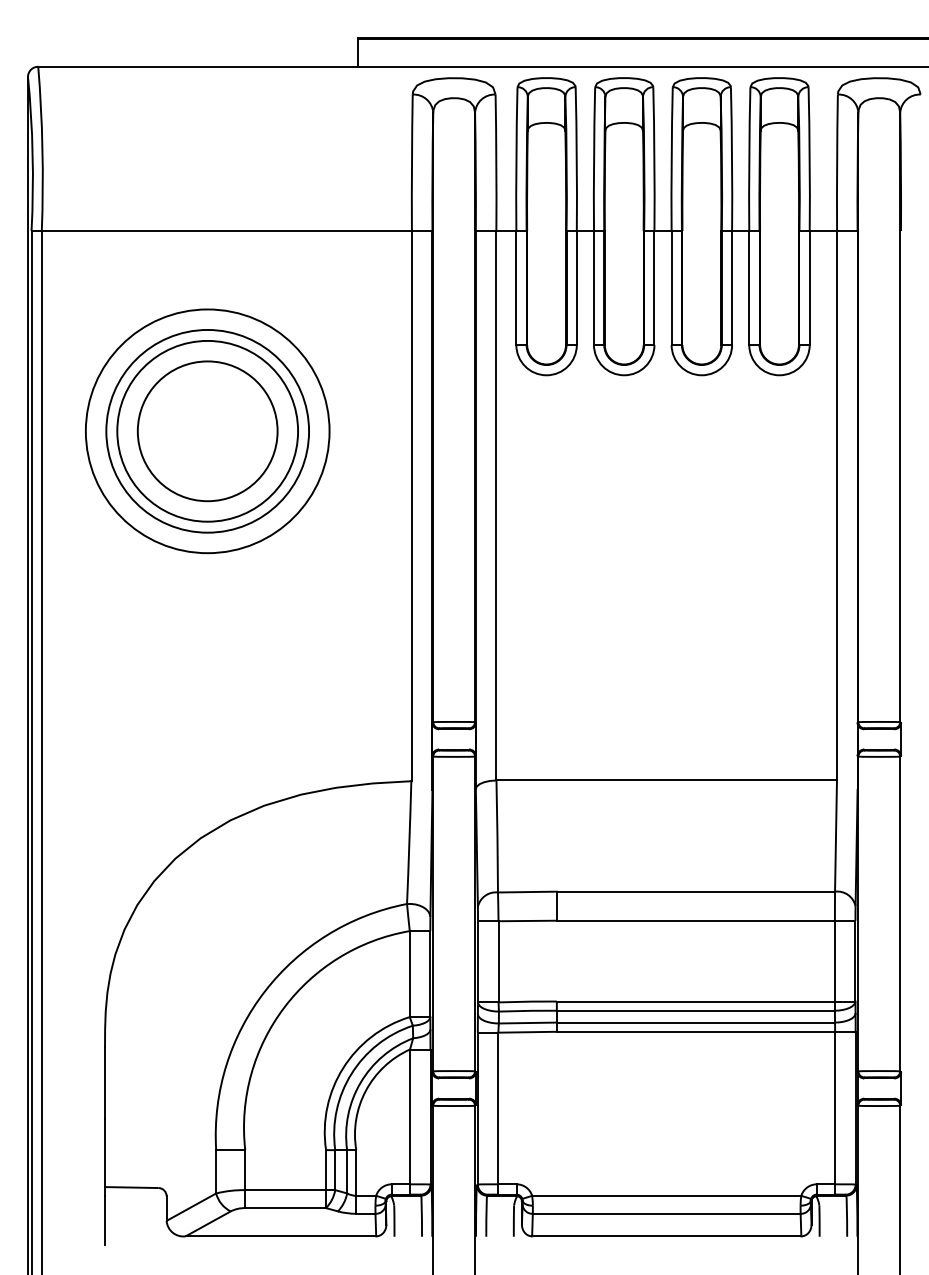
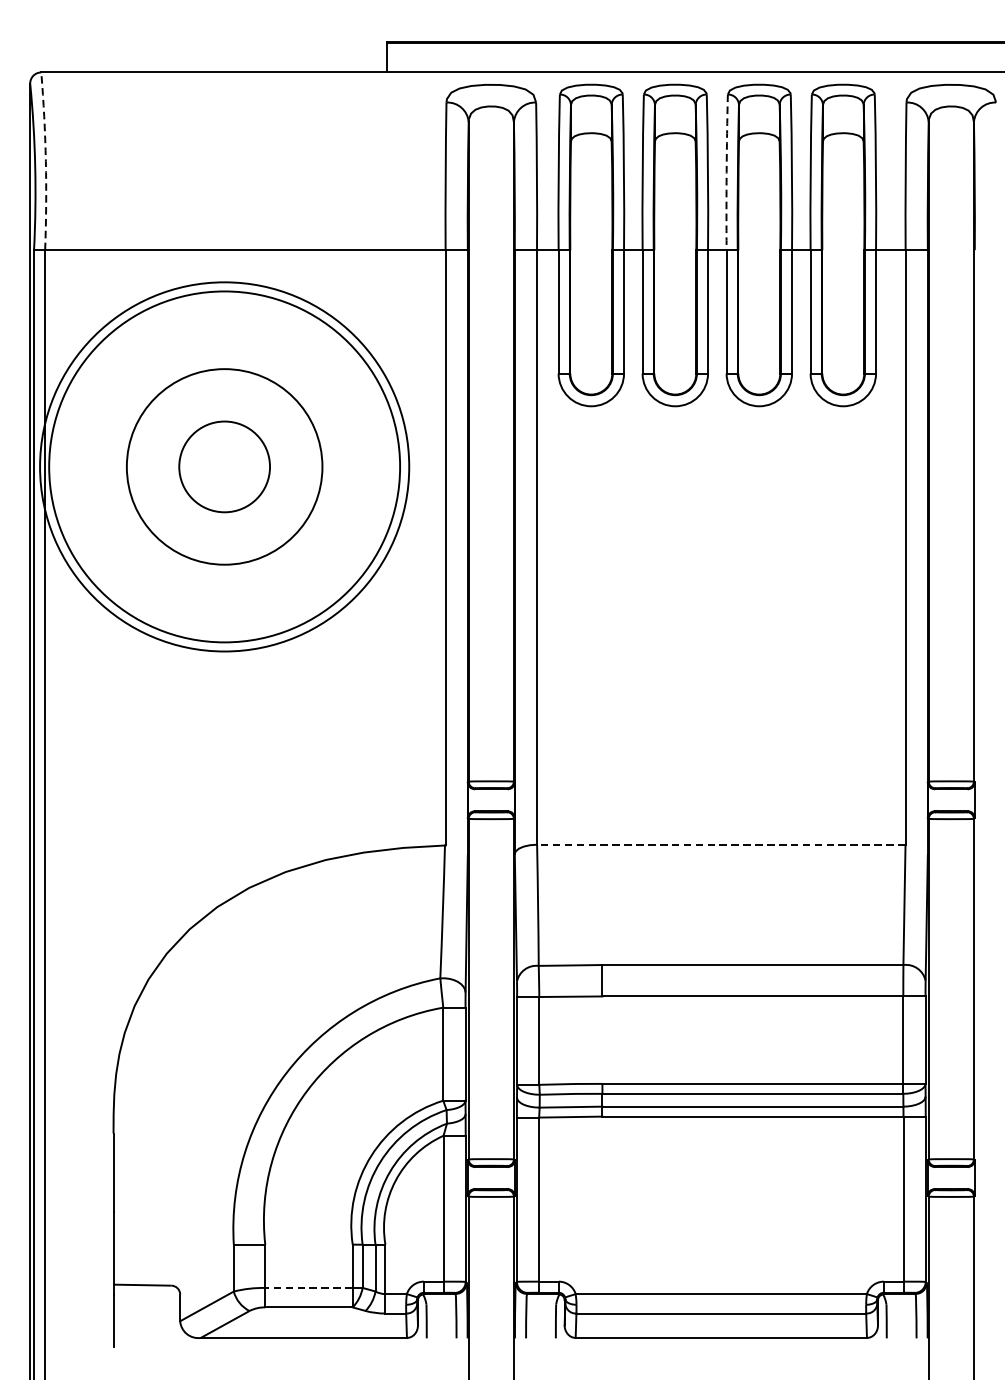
arc: (42, 148) -> (45, 160), solid -> dashed
arc: (671, 159) -> (726, 172), solid -> dashed
circle: (207, 430) -> (224, 466), size x1.6
circle: (207, 431) -> (224, 467), size x0.6
circle: (207, 431) -> (224, 467), size x1.4
line: (666, 780) -> (721, 844), solid -> dashed
line: (285, 1190) -> (308, 1288), solid -> dashed

